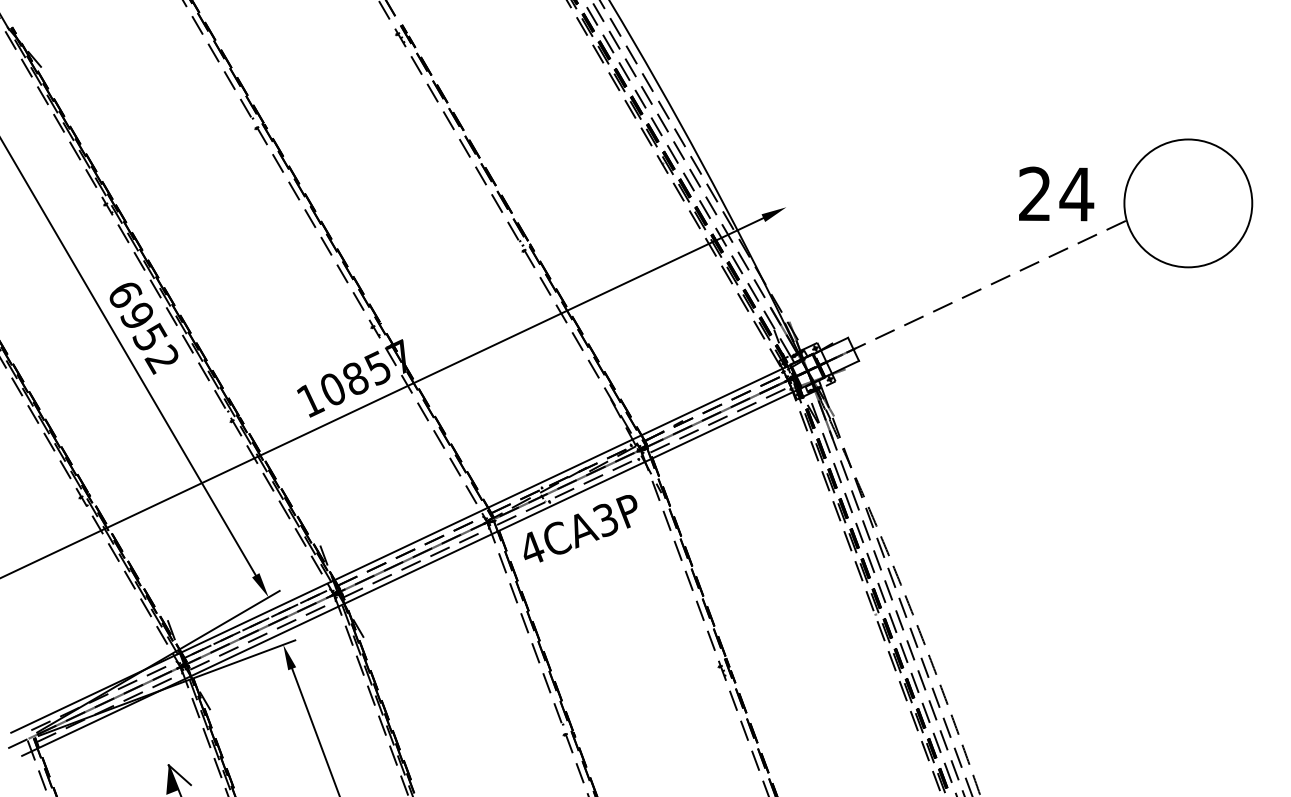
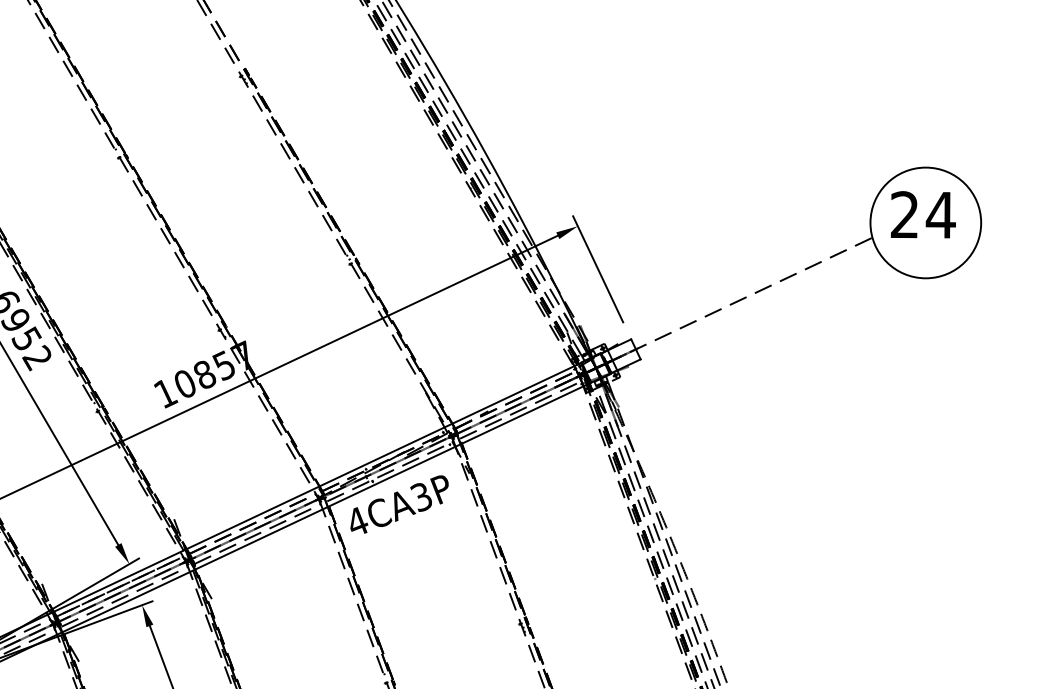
text: (1056, 193) -> (923, 214), moved
line: (809, 256) -> (597, 268), added

